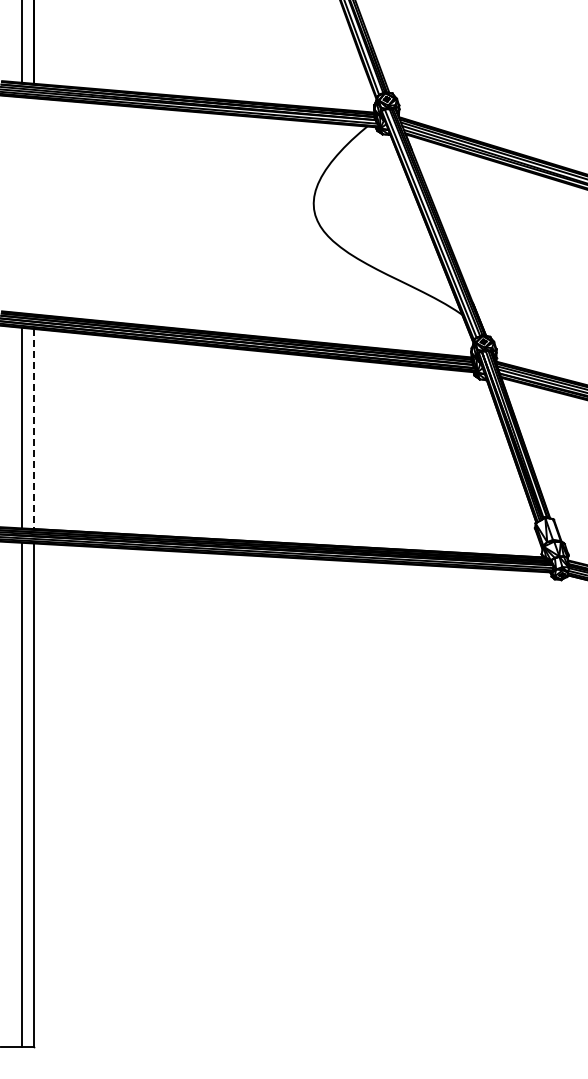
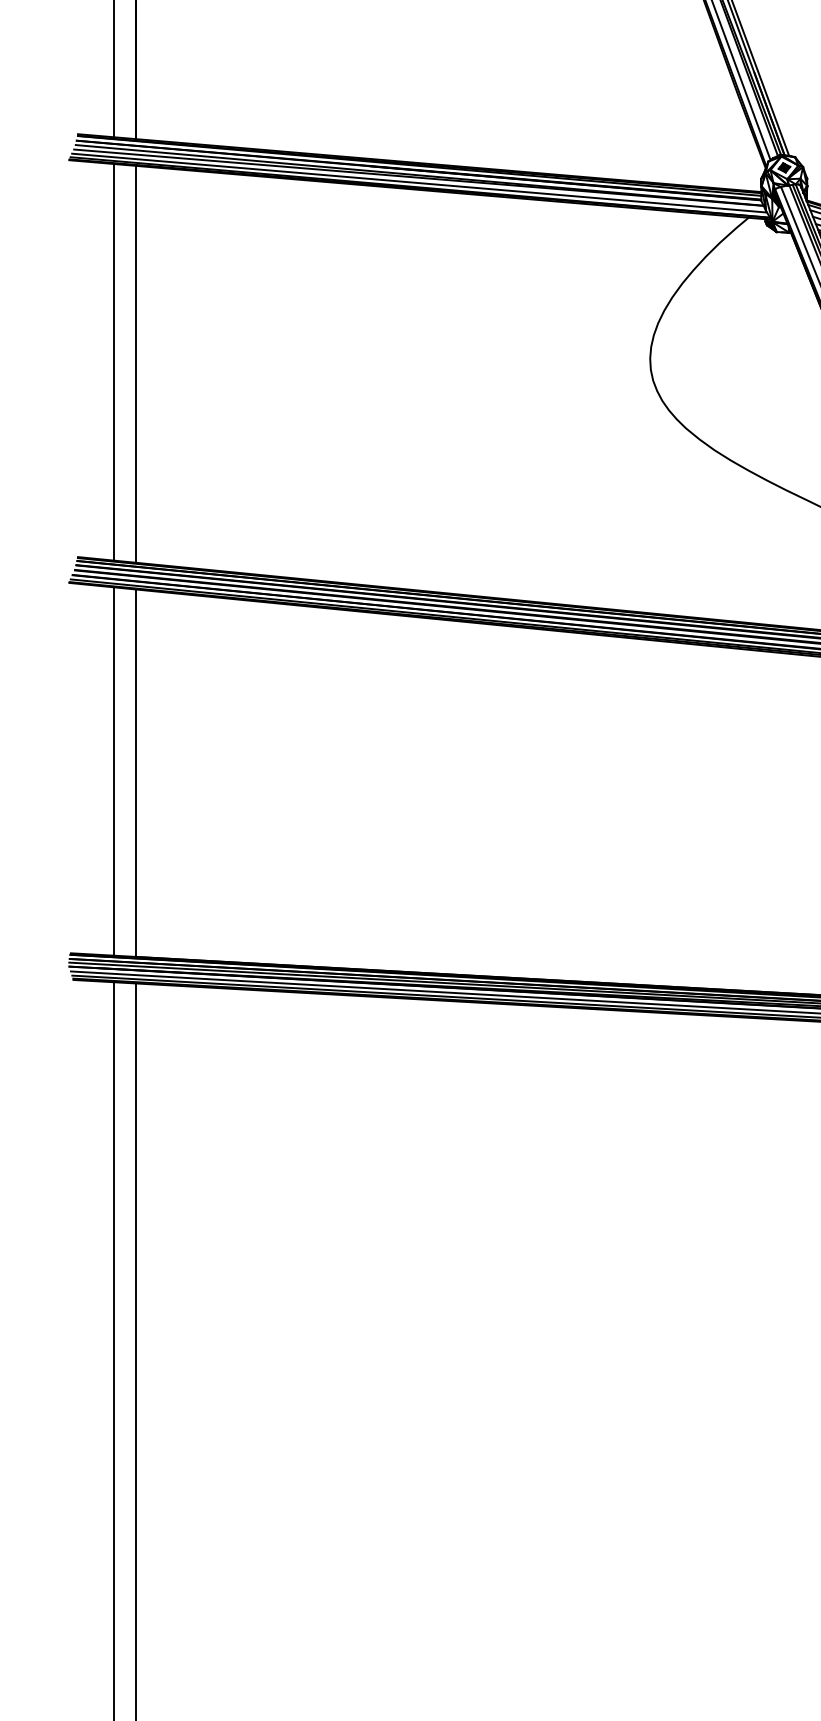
line: (22, 205) -> (115, 362), added
line: (34, 206) -> (137, 364), added
line: (34, 429) -> (137, 774), dashed -> solid

